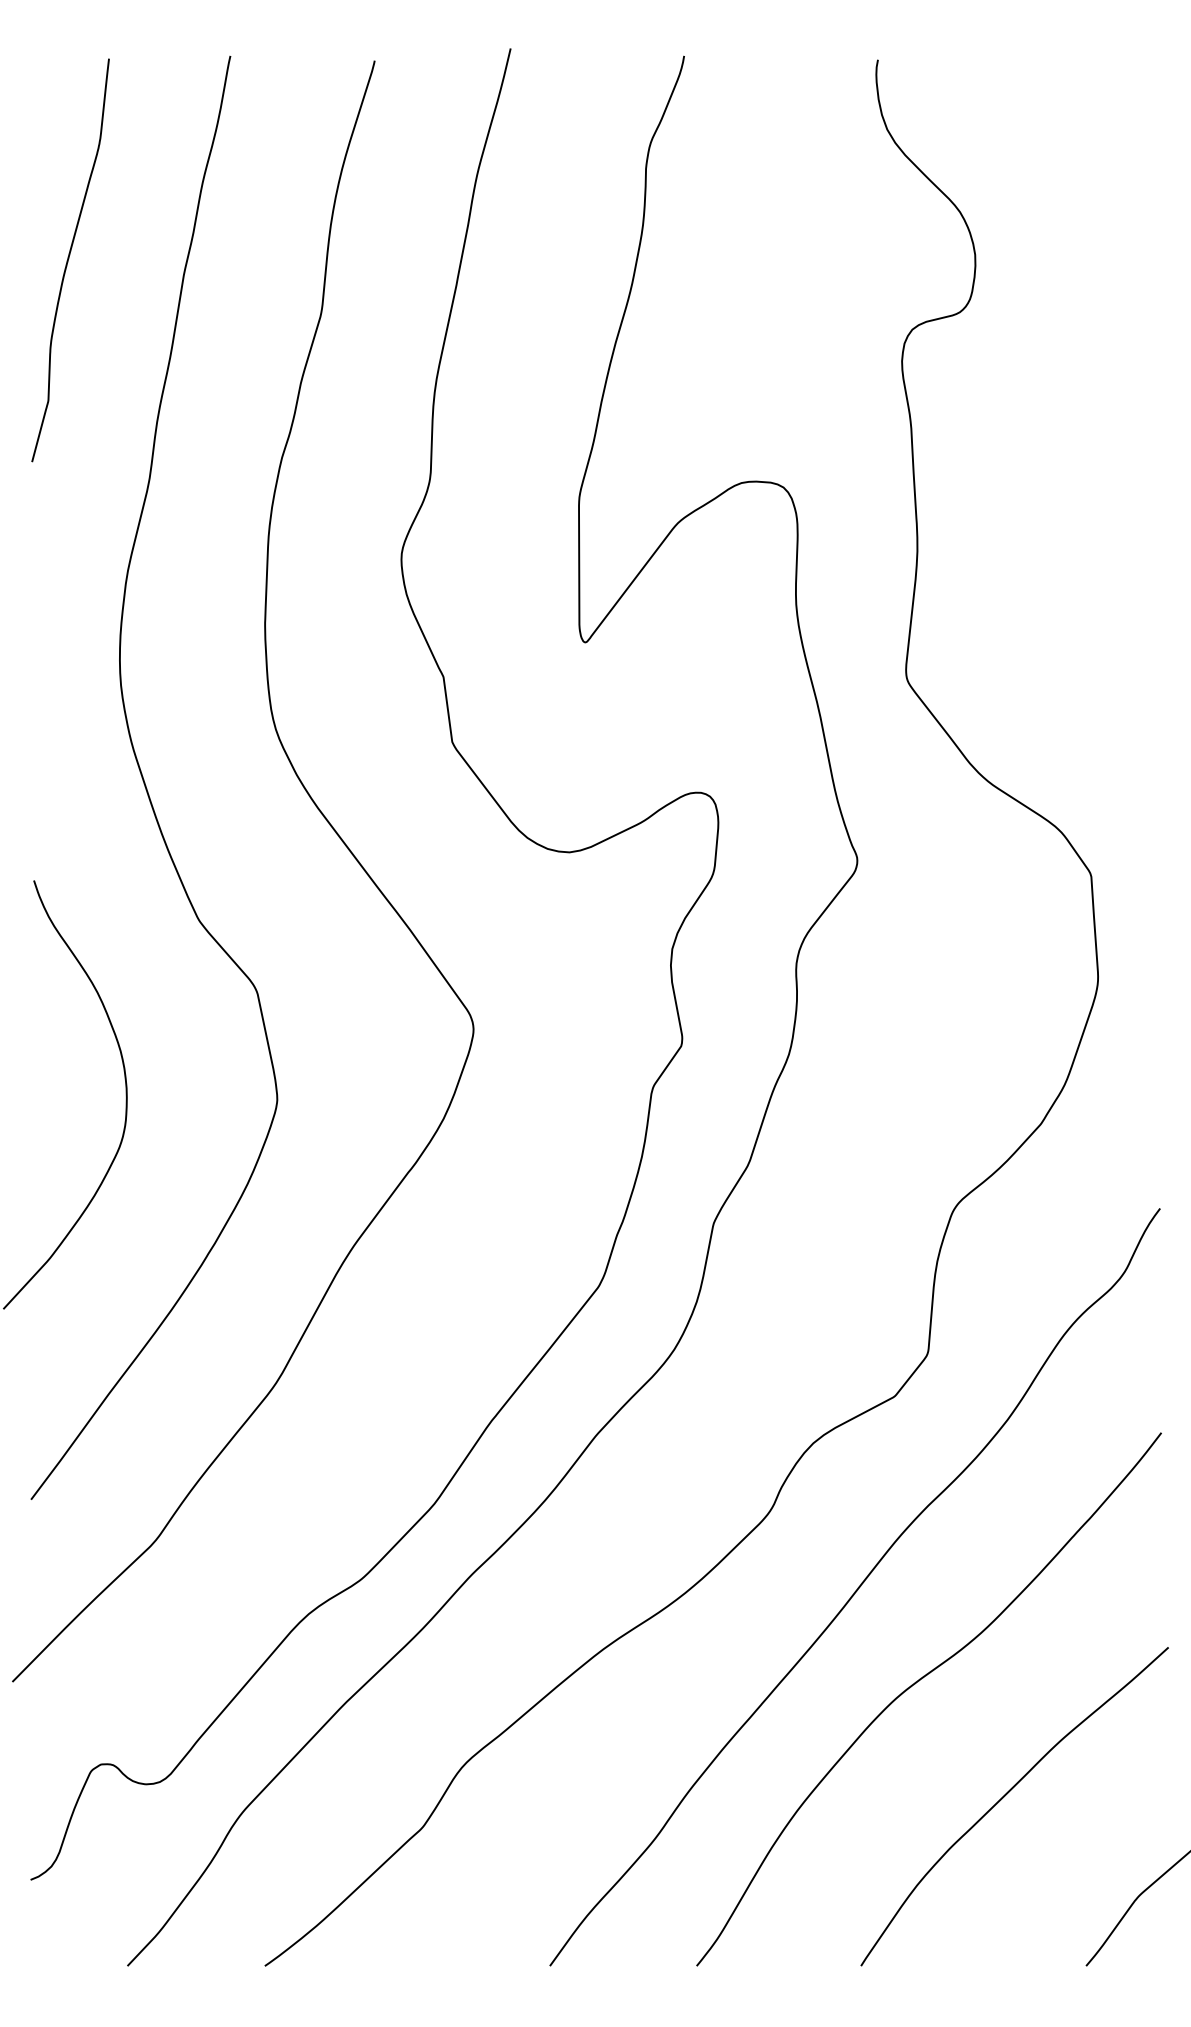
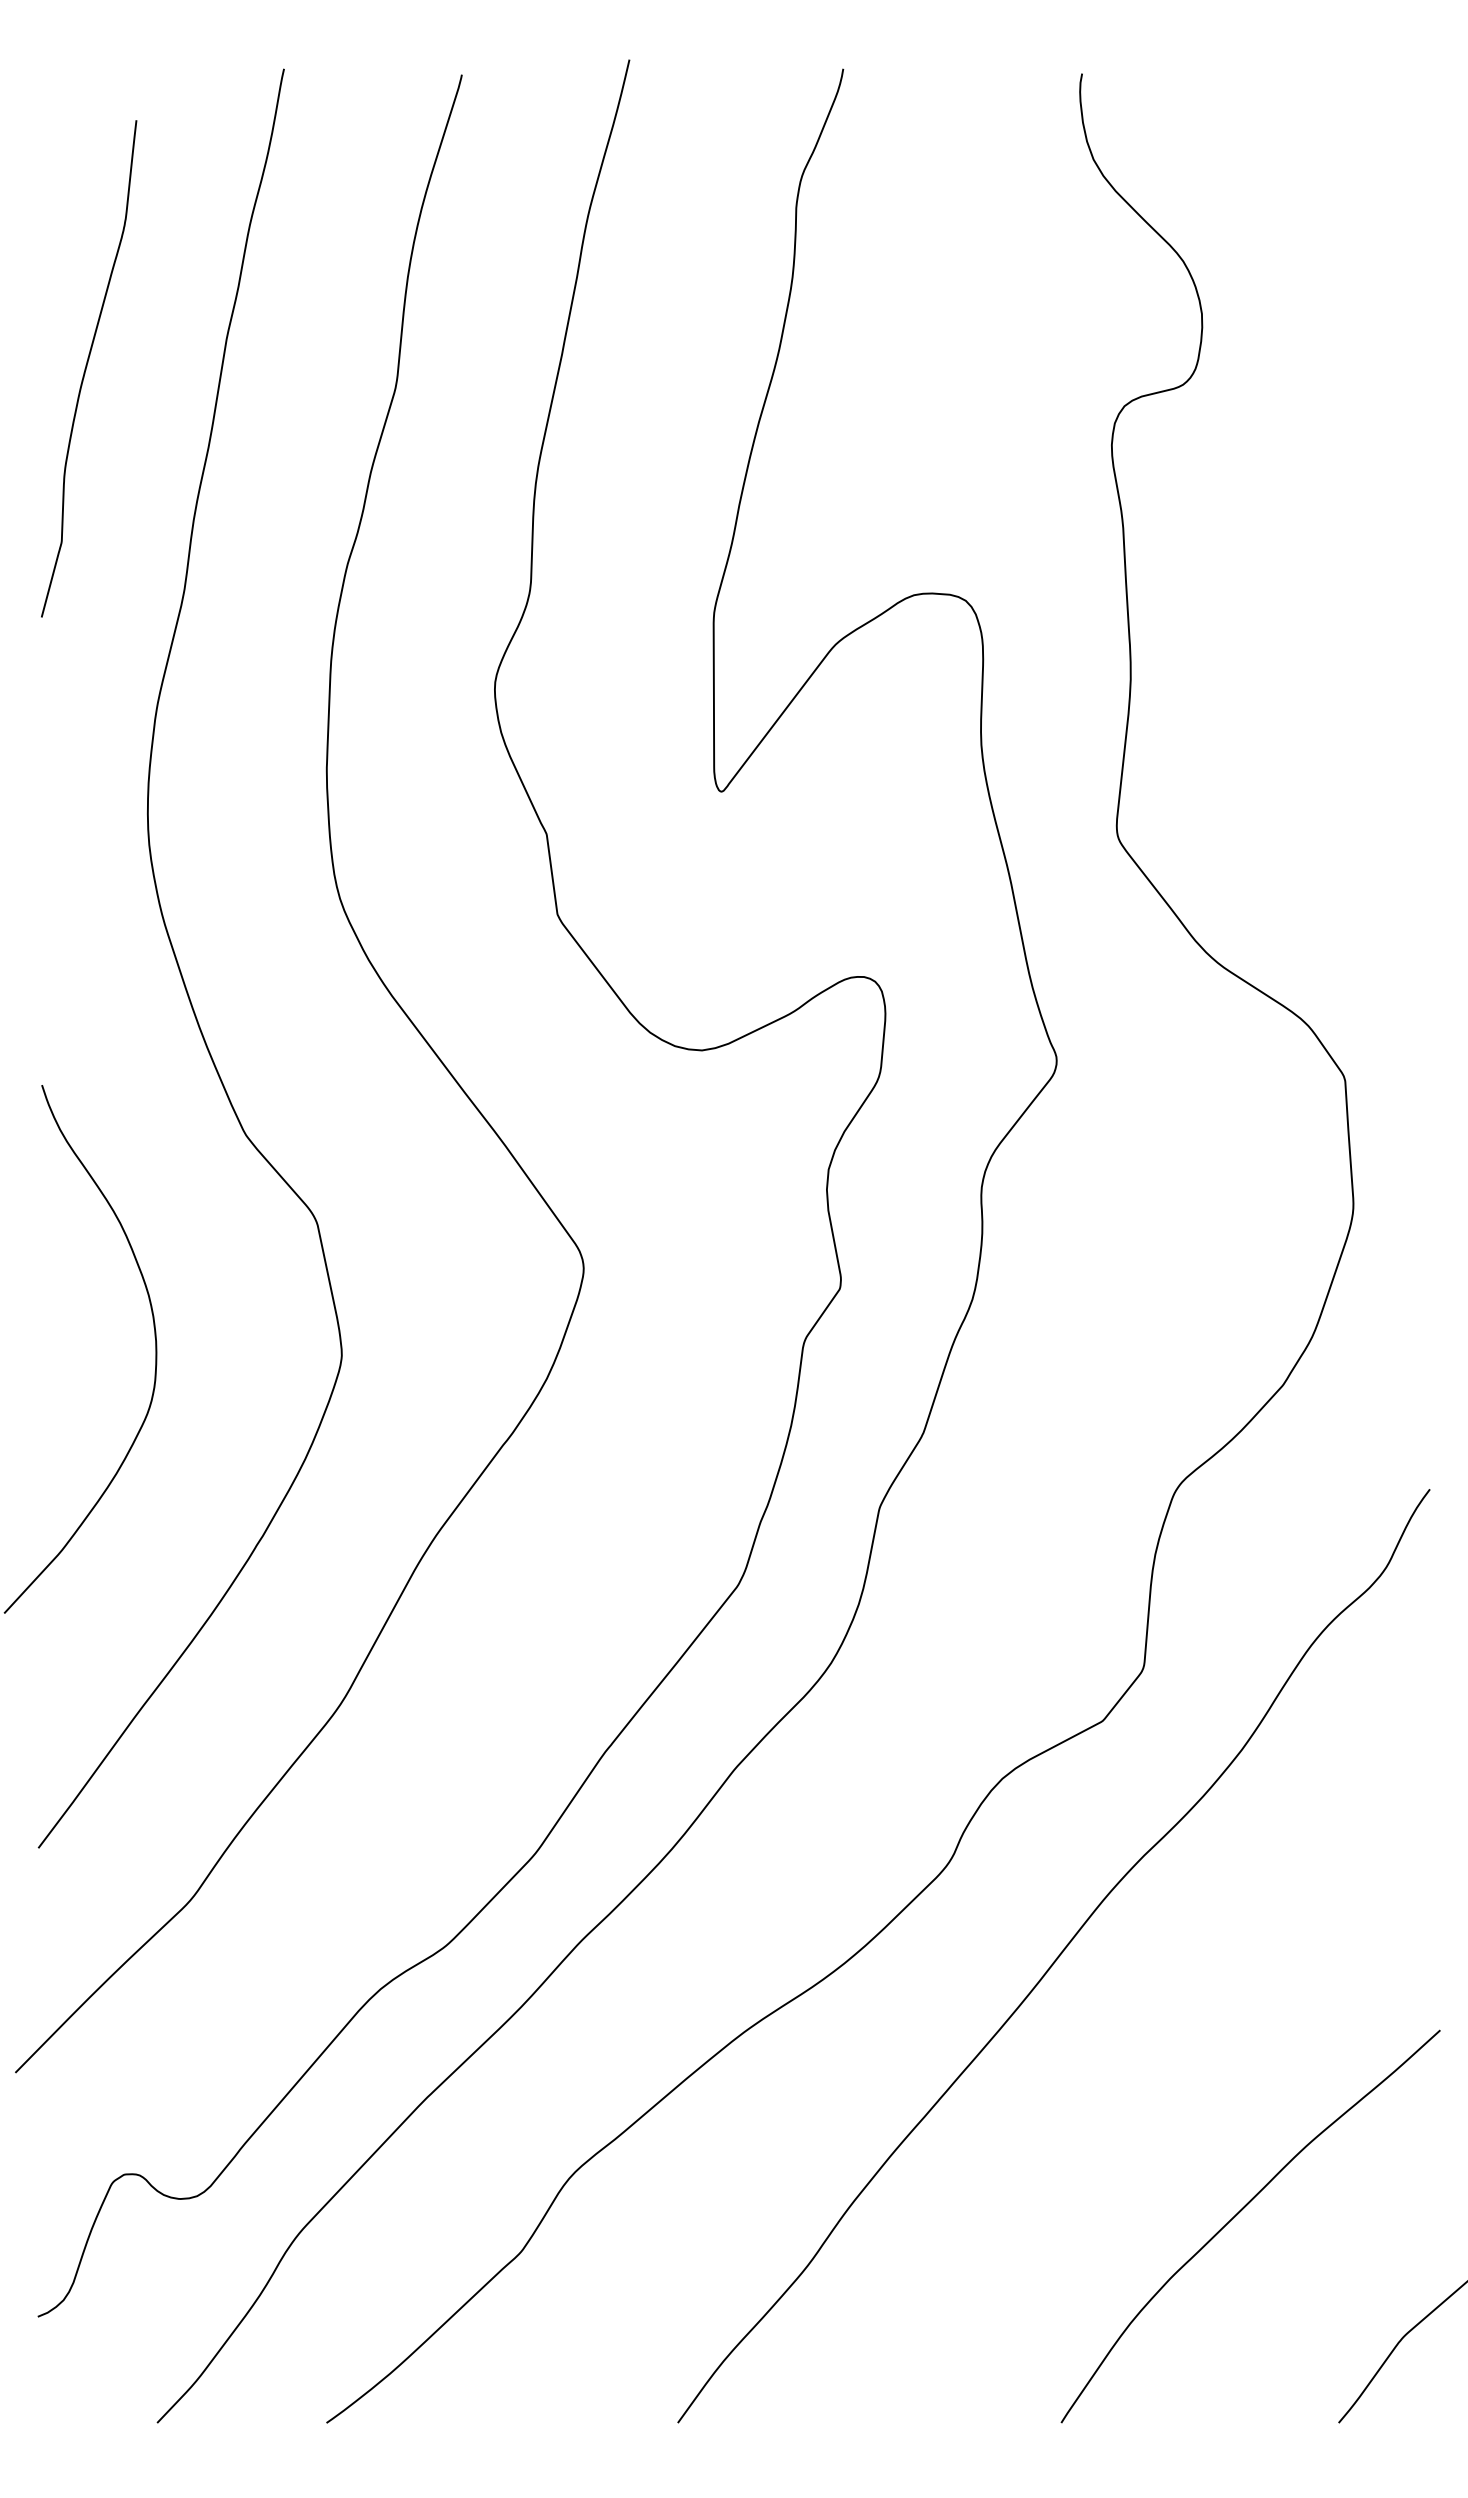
curve: (69, 258) -> (87, 366), moved
curve: (915, 1684) -> (1128, 2075), removed

